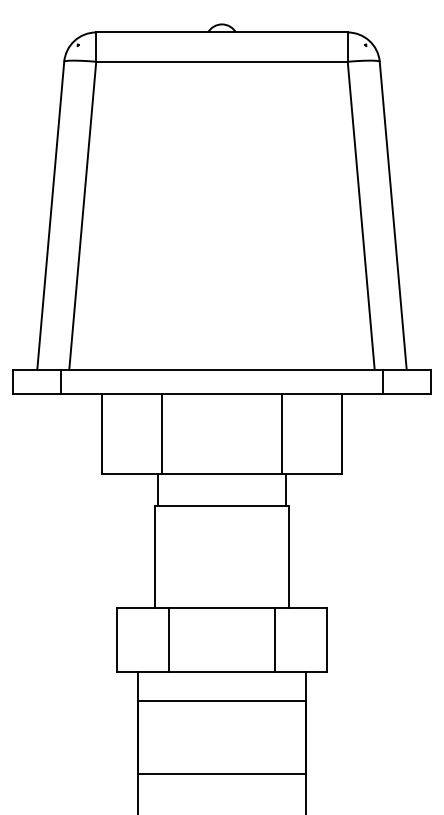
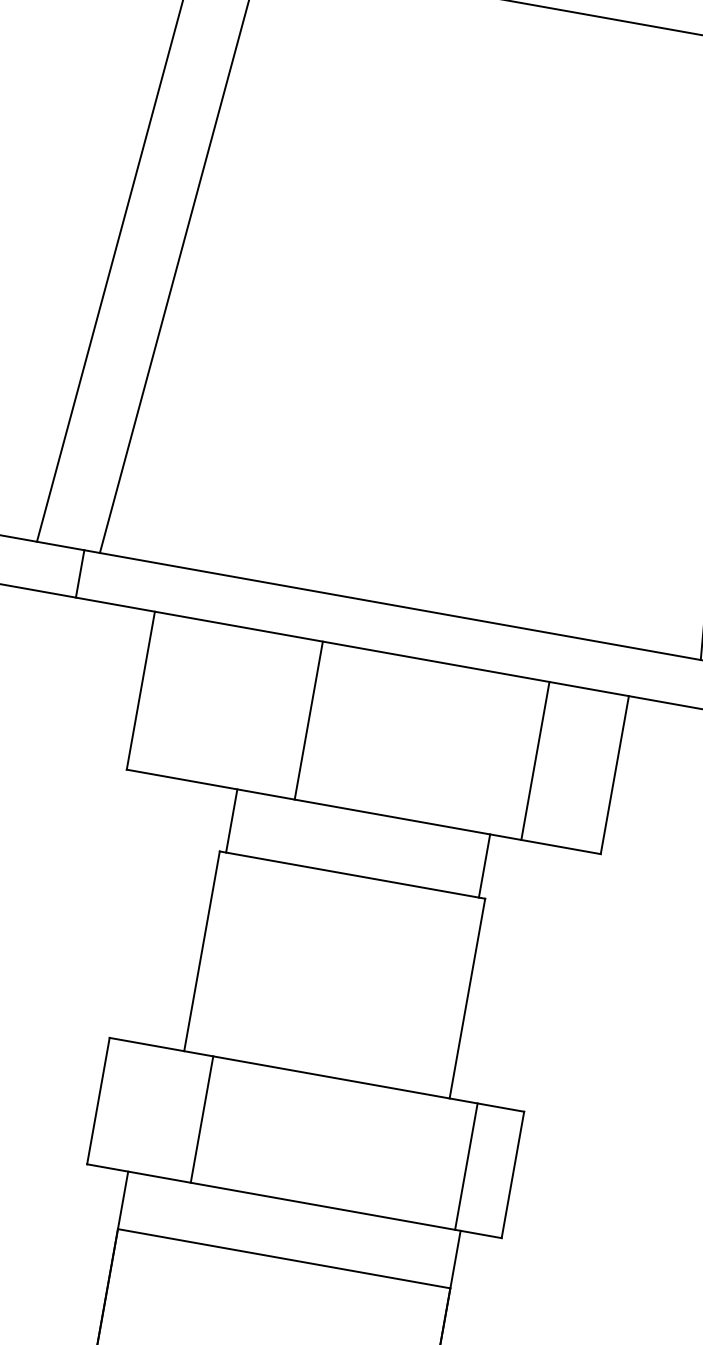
line: (161, 433) -> (308, 719), moved
line: (282, 433) -> (536, 760), moved
line: (274, 639) -> (466, 1165), moved

